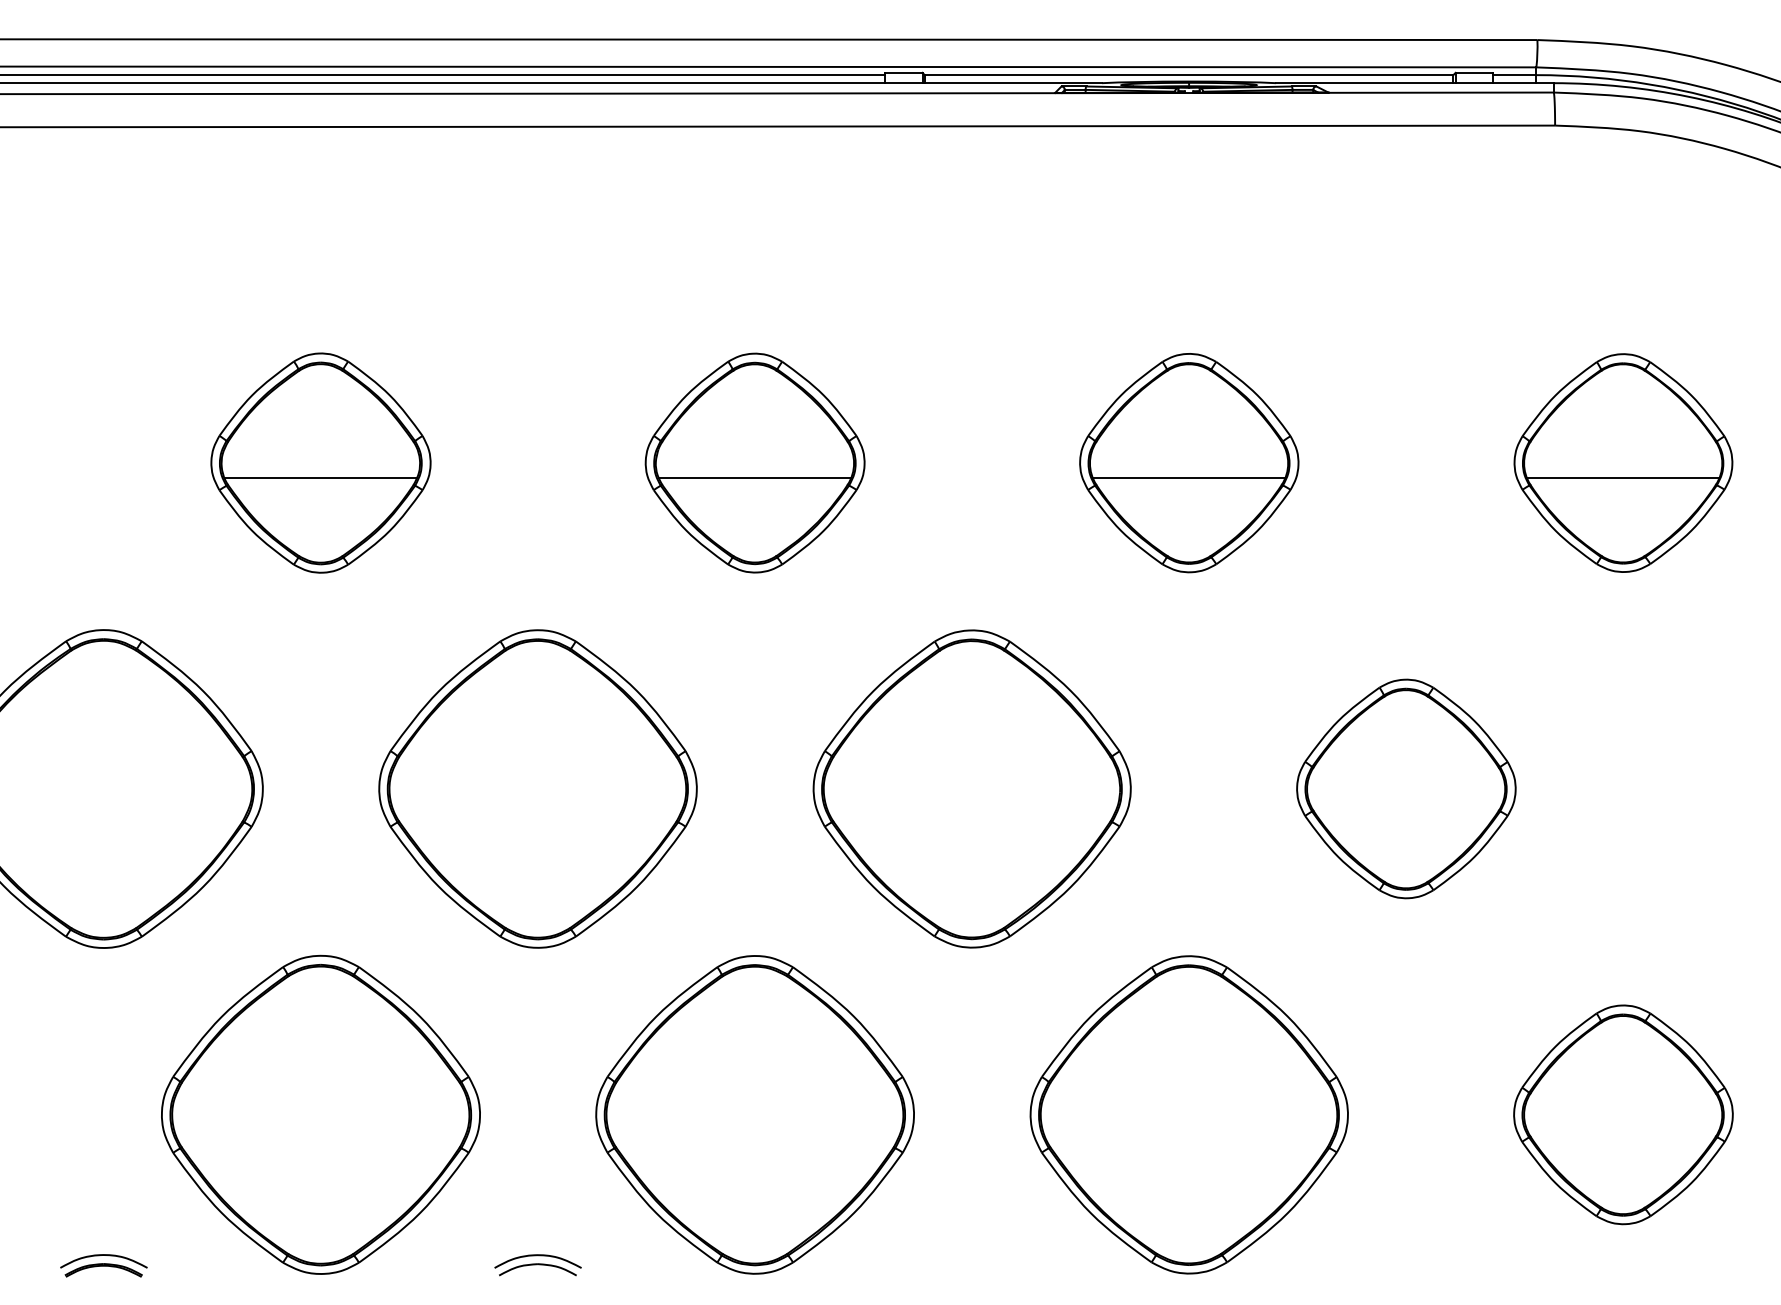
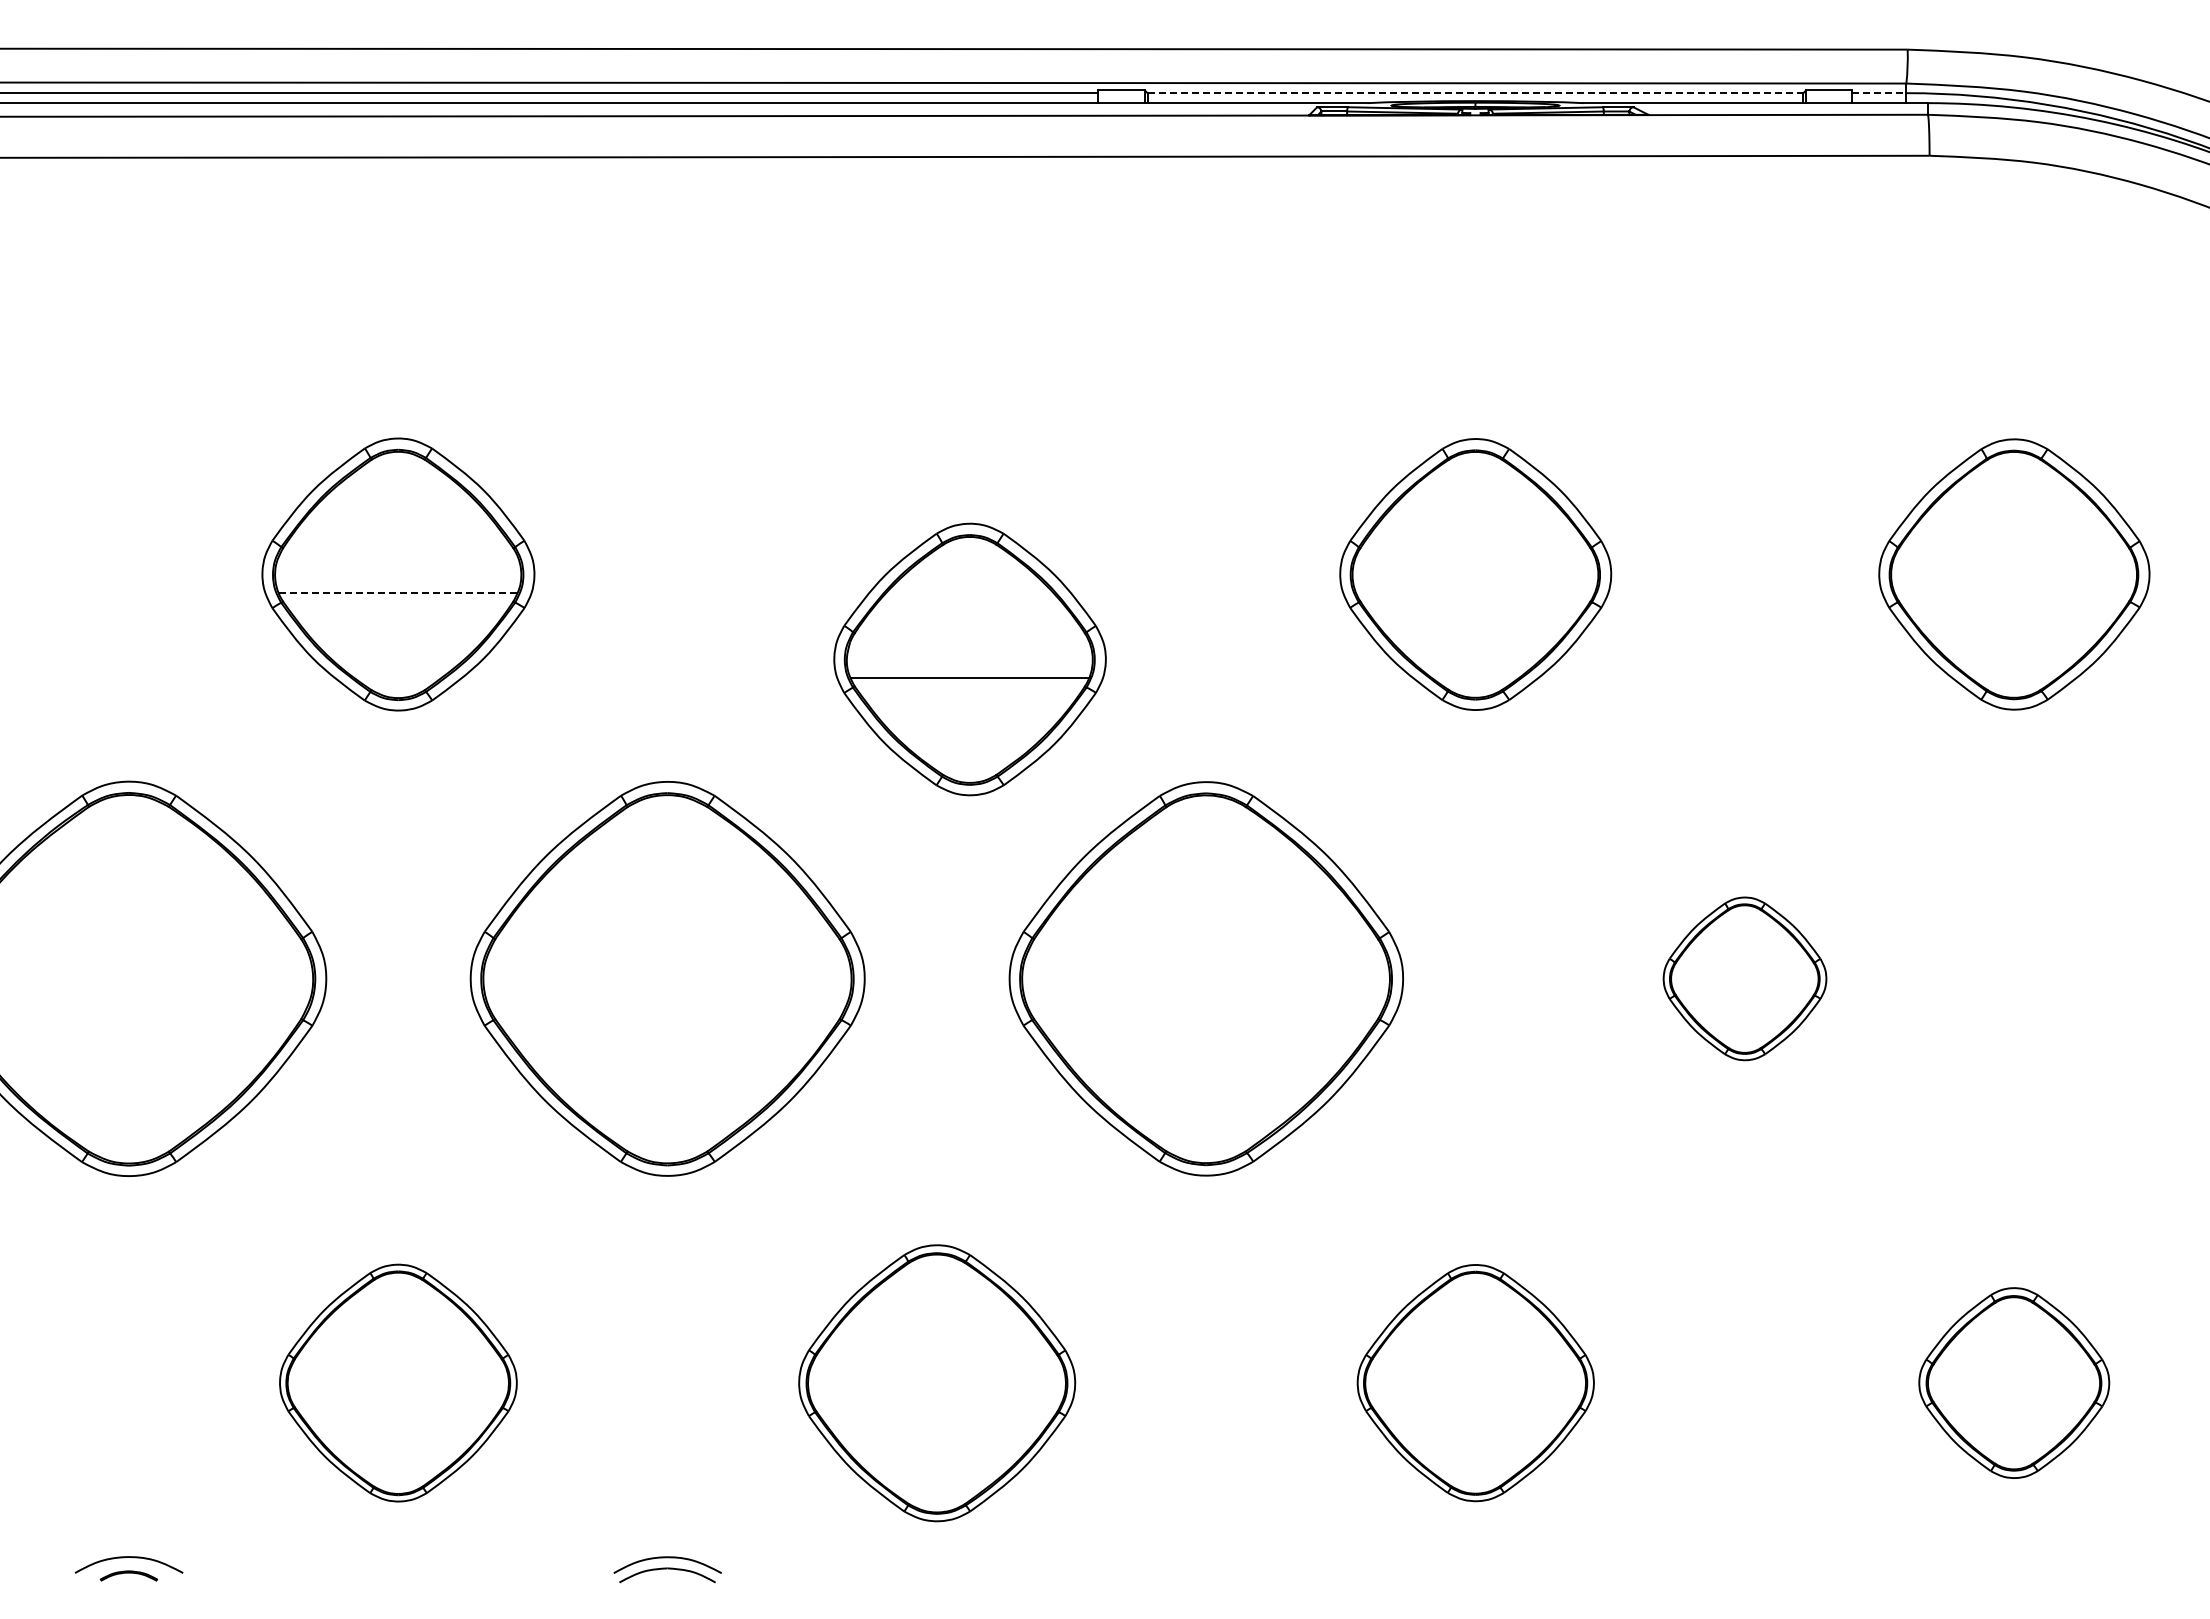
line: (1189, 75) -> (1475, 93), solid -> dashed
line: (1514, 75) -> (1879, 93), solid -> dashed
part: (754, 463) -> (969, 659), moved
line: (321, 477) -> (398, 592), solid -> dashed
line: (1189, 477) -> (1475, 592), removed
line: (1622, 477) -> (2013, 592), removed
part: (1405, 788) -> (1744, 978), size x0.6
part: (321, 1114) -> (398, 1382), size x0.6
part: (1189, 1114) -> (1475, 1382), size x0.6
part: (1622, 1114) -> (2013, 1382), size x0.7
part: (755, 1115) -> (937, 1383), size x0.7
part: (103, 1269) -> (128, 1575), size x0.6

